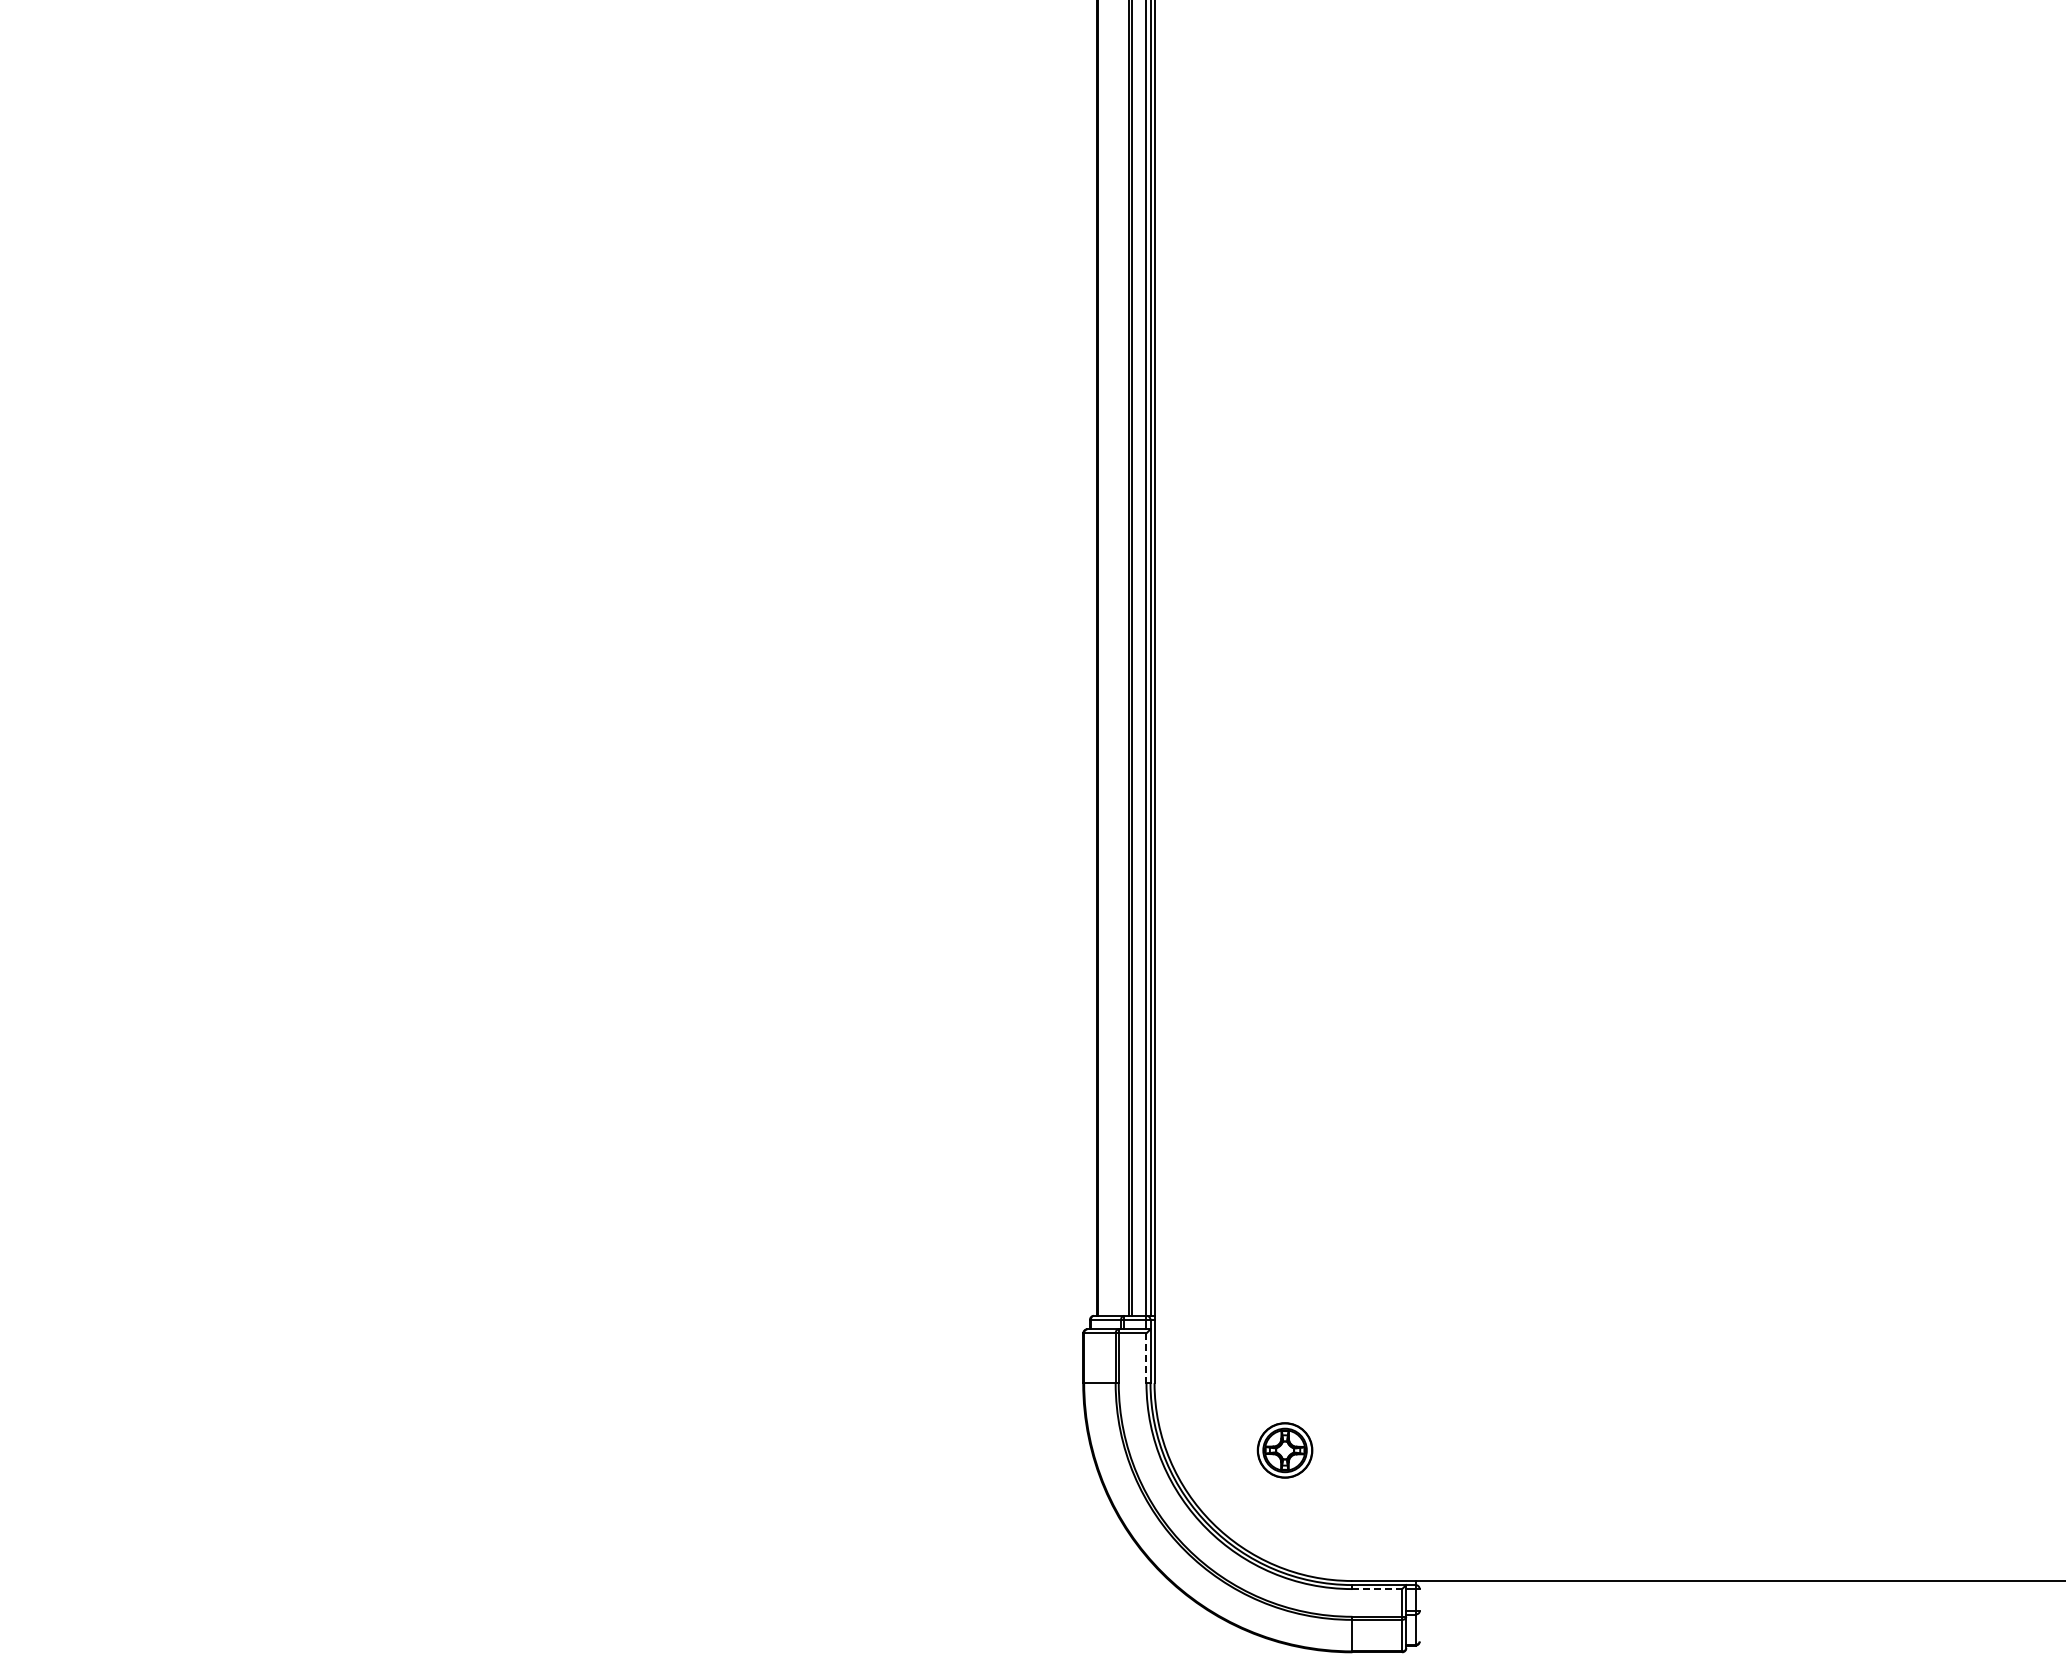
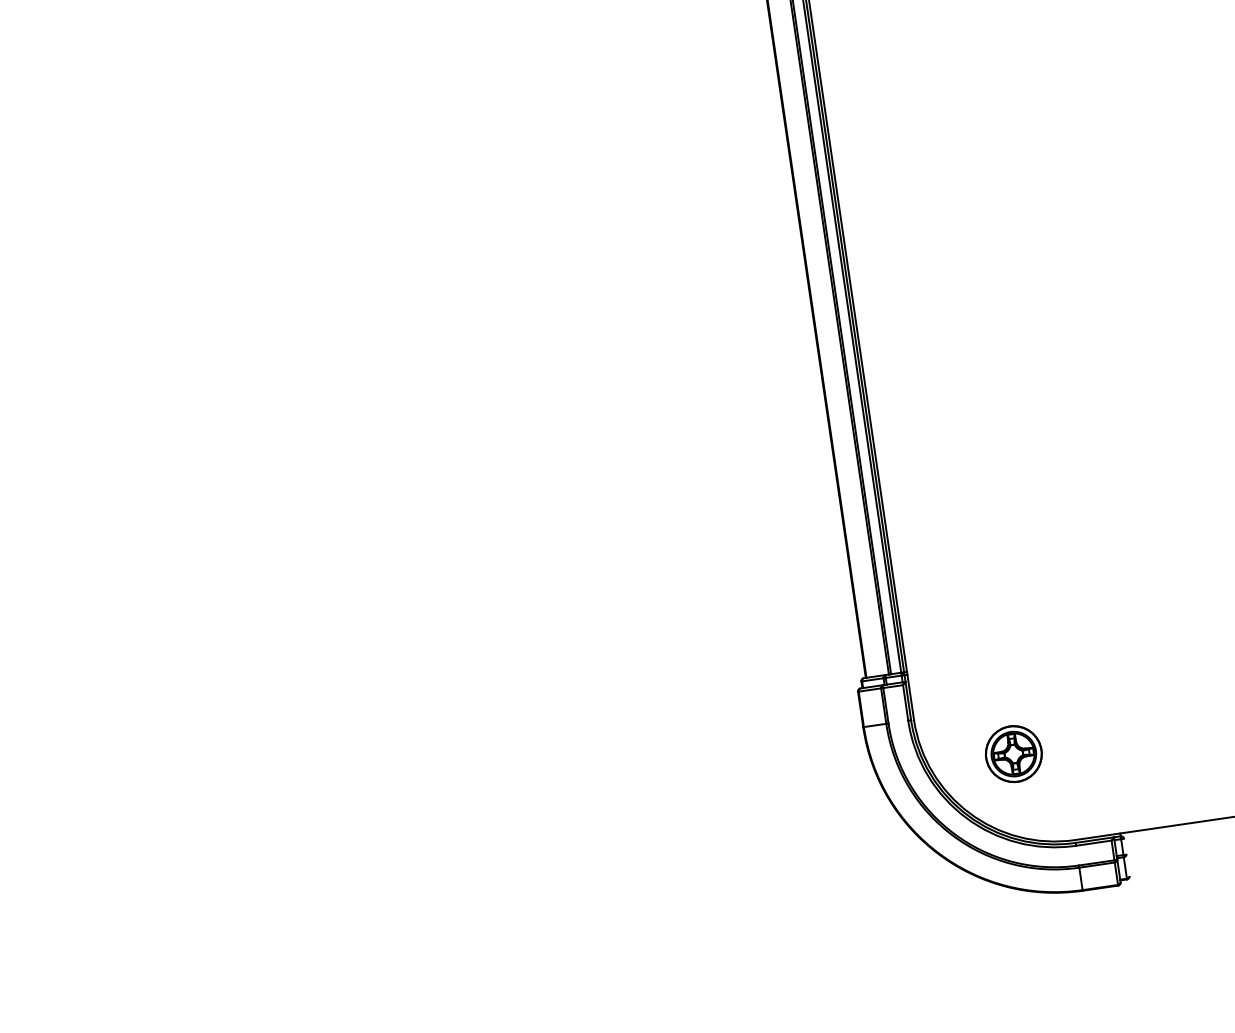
line: (1146, 1358) -> (905, 703), dashed -> solid
part: (1284, 1450) -> (1013, 754), size x1.43
line: (1377, 1589) -> (1094, 843), dashed -> solid

